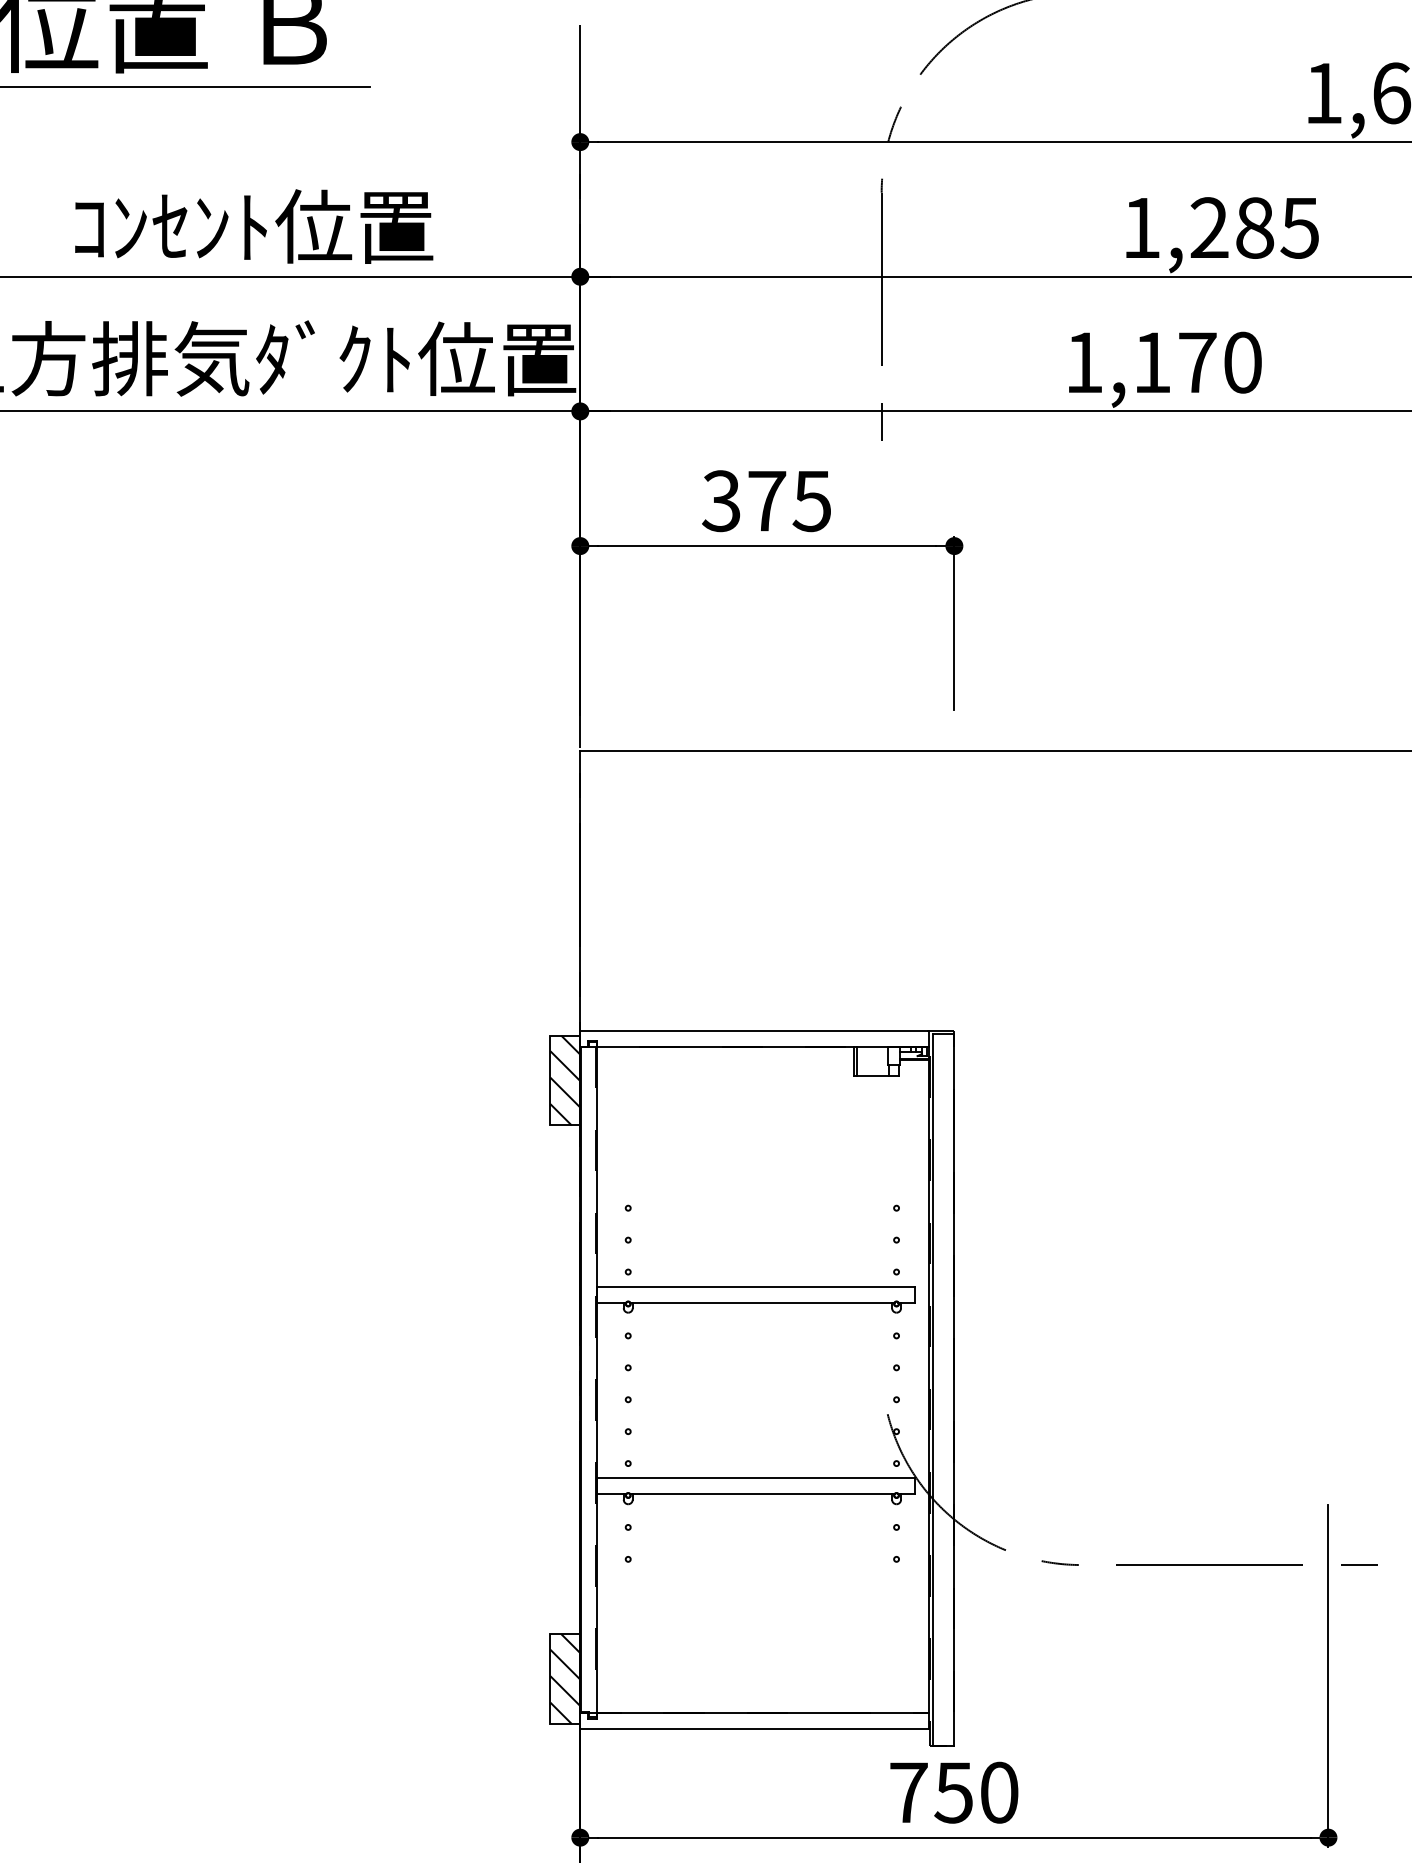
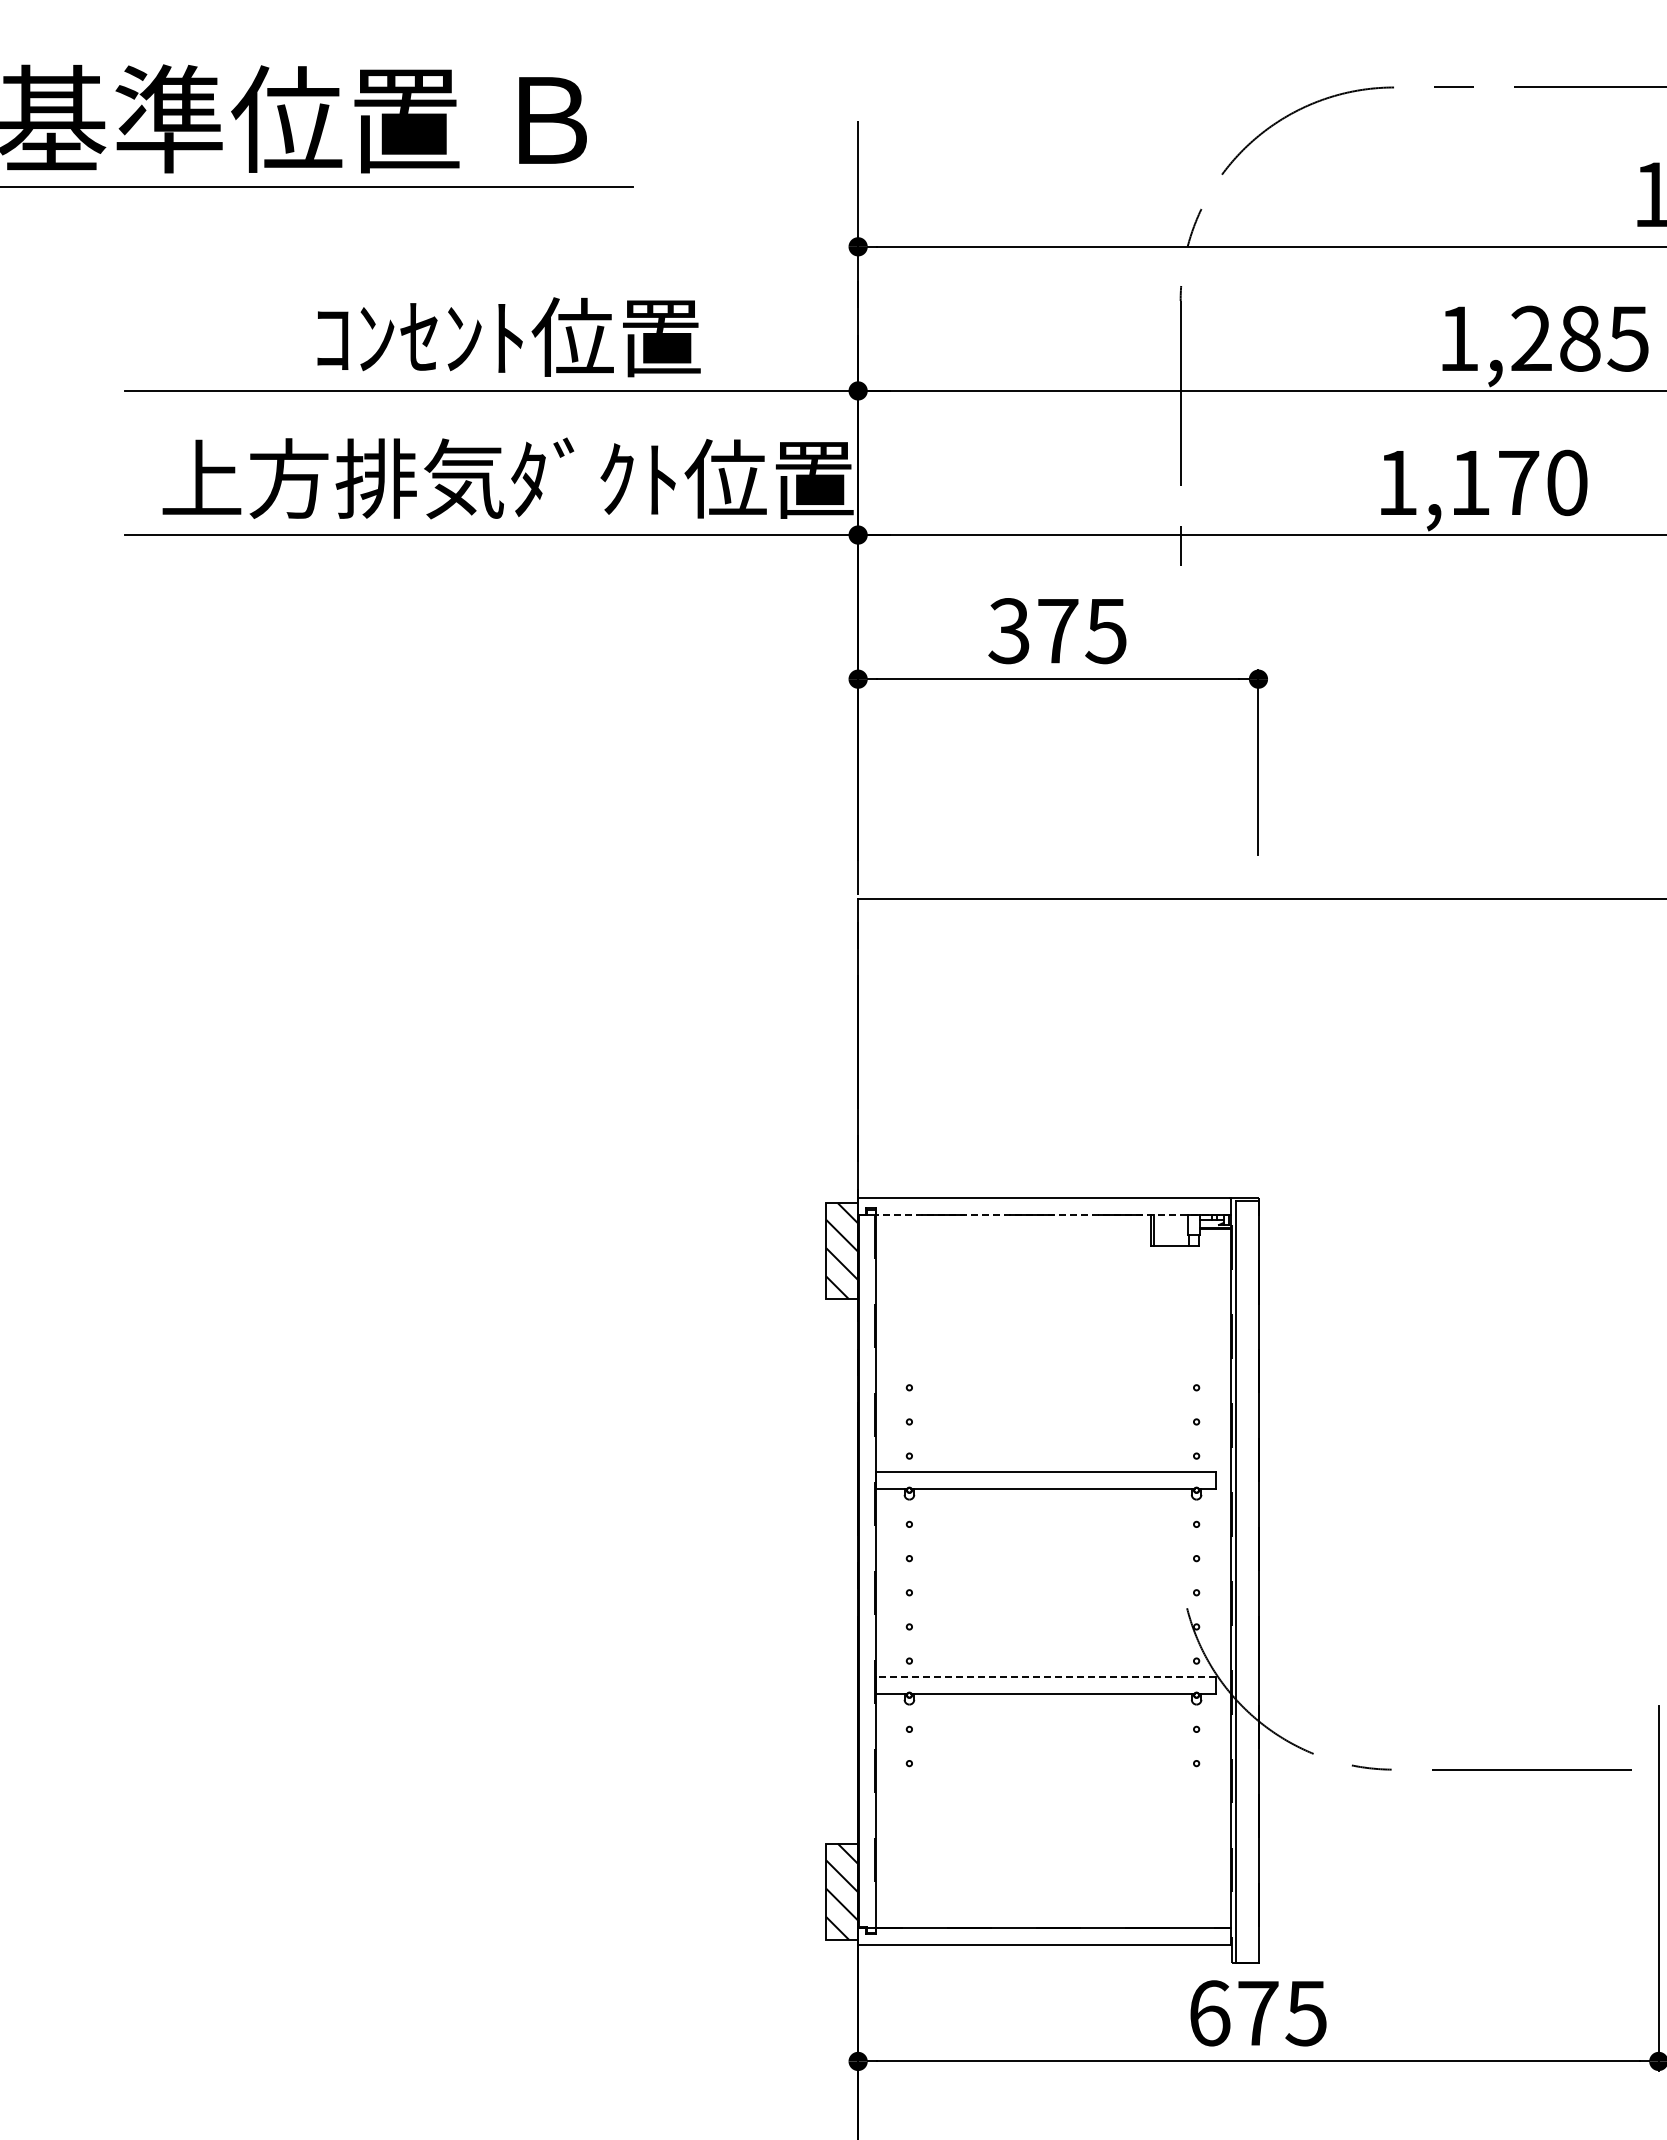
line: (761, 1046) -> (1052, 1214), solid -> dashed
line: (755, 1477) -> (1045, 1676), solid -> dashed
text: (954, 1792) -> (1258, 2013), 750 -> 675

